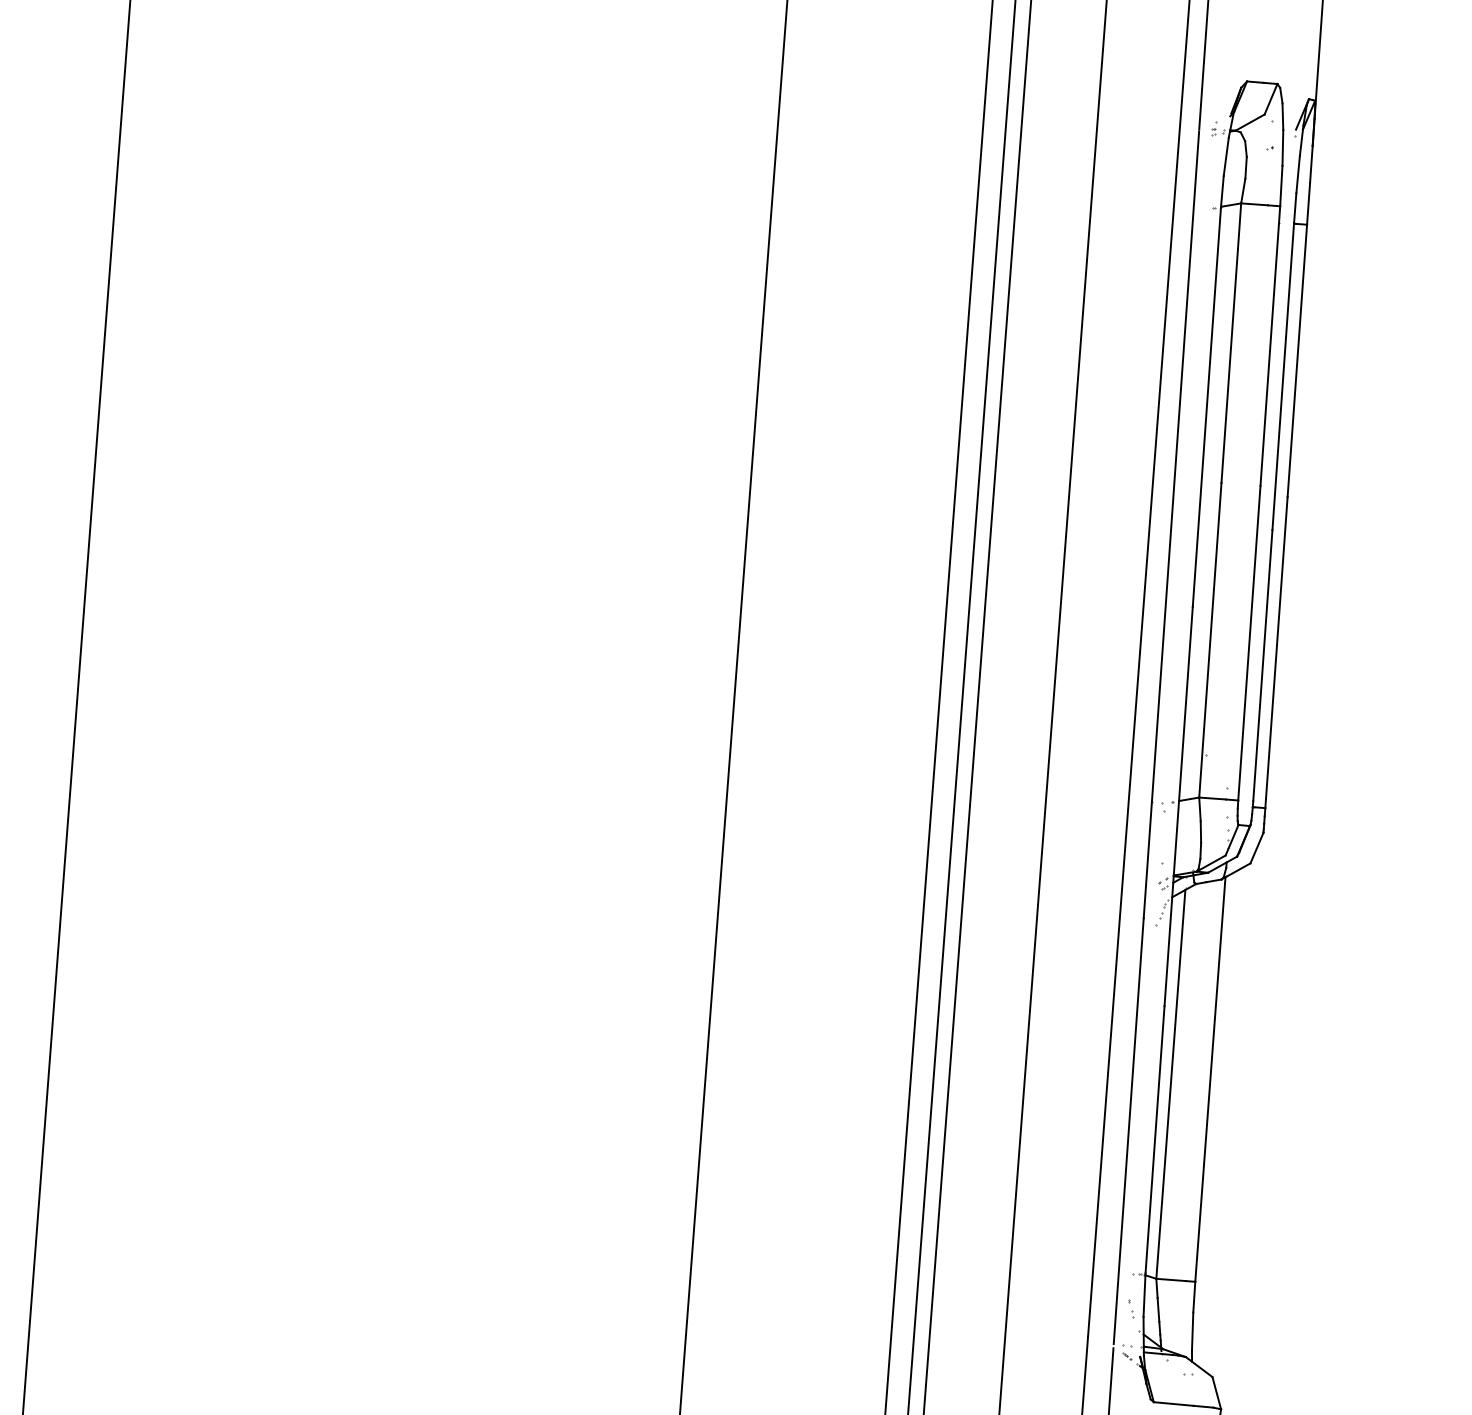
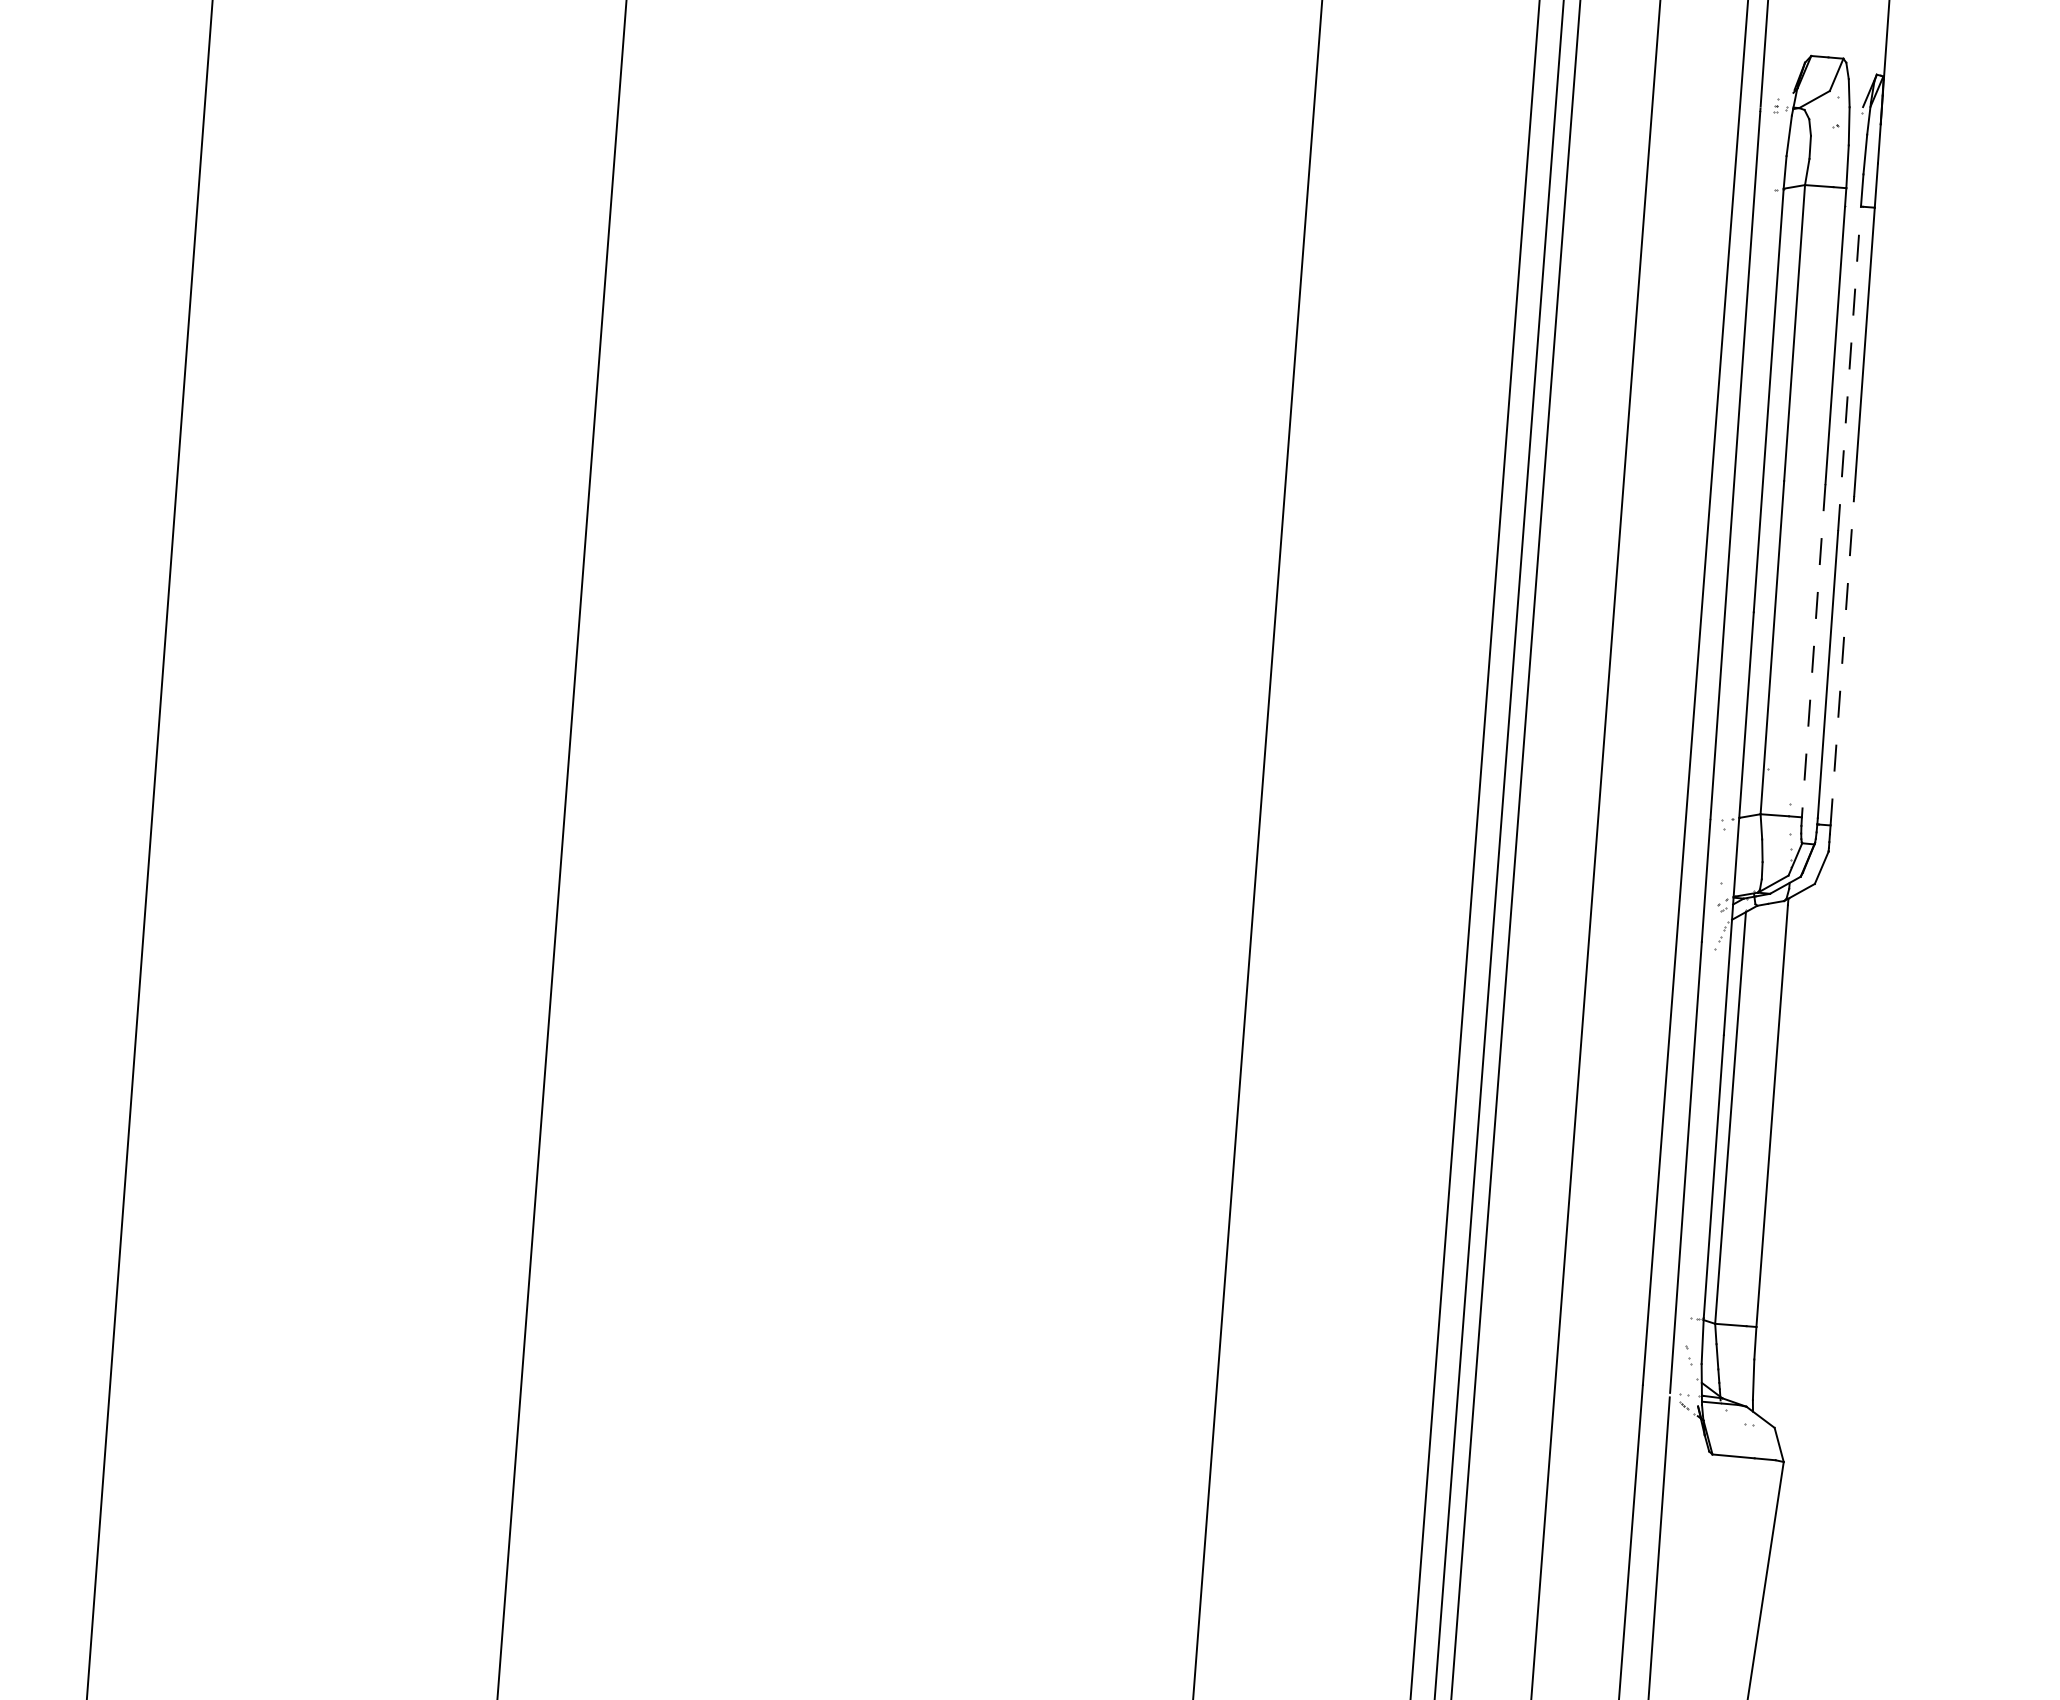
line: (1283, 376) -> (1849, 368), solid -> dashed
line: (1249, 642) -> (1813, 650), solid -> dashed
line: (1276, 652) -> (1842, 660), solid -> dashed

